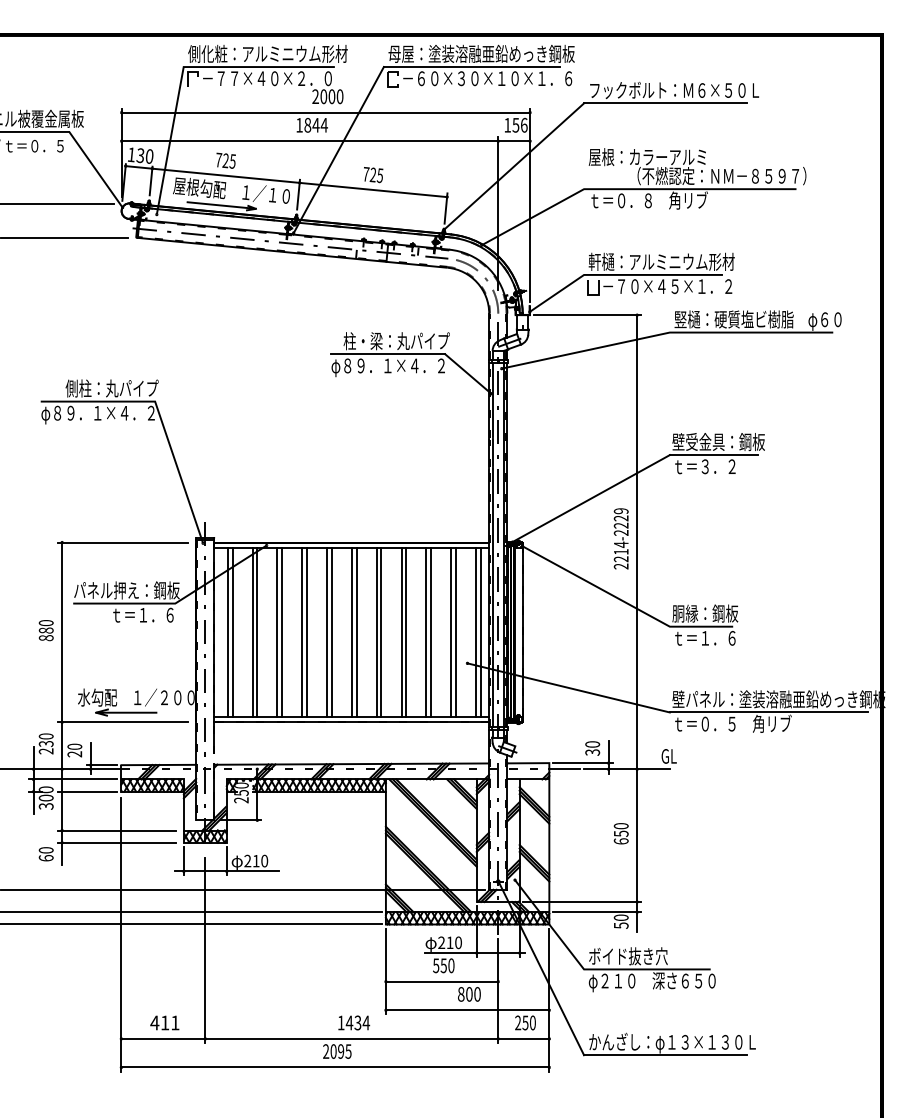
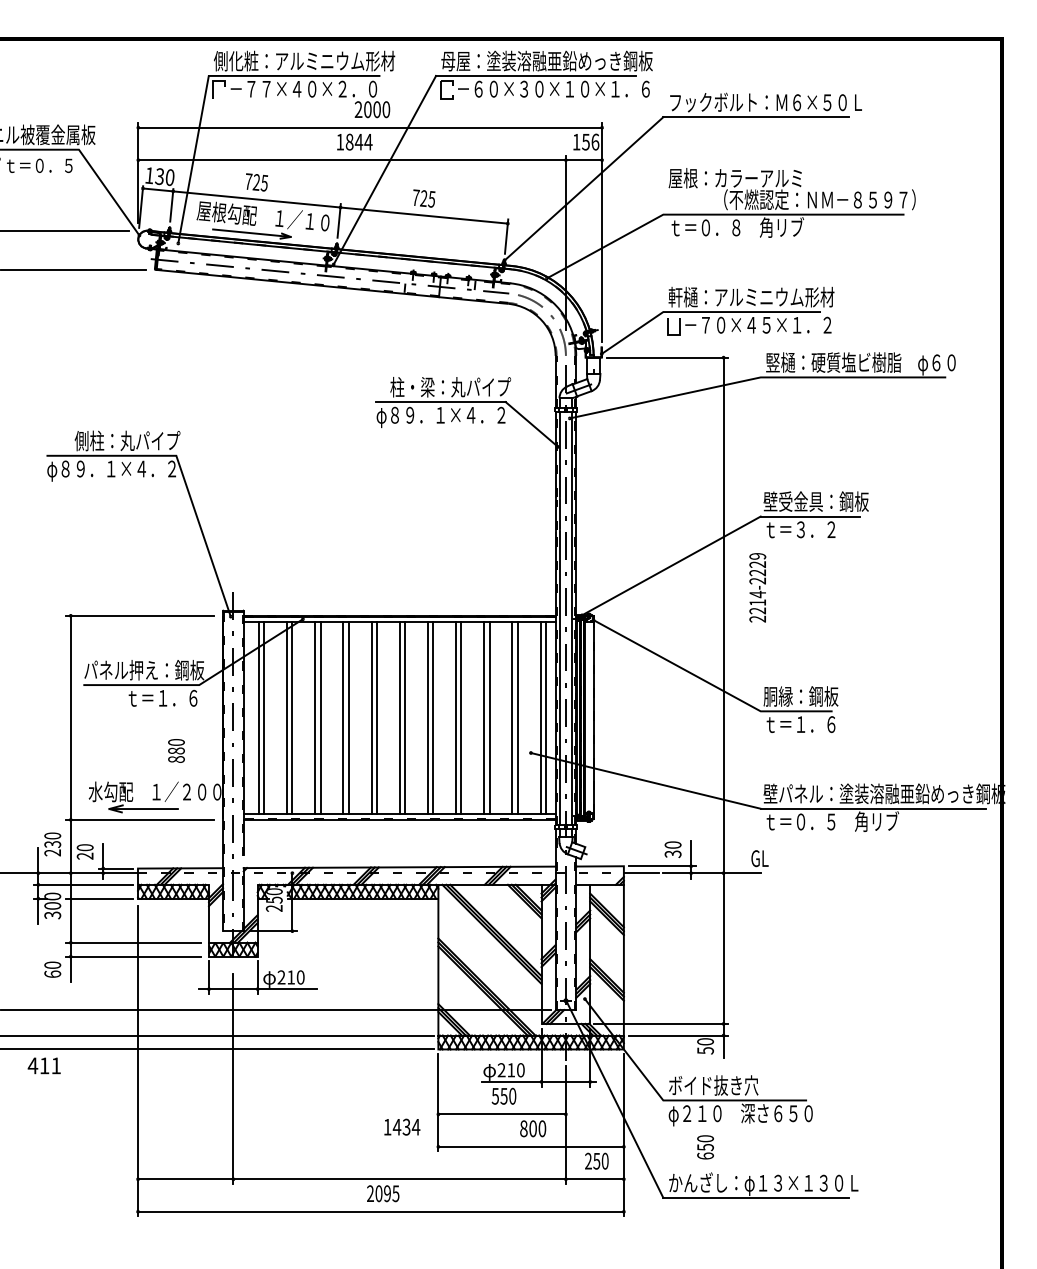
text: (620, 538) -> (756, 587), moved
text: (45, 630) -> (175, 750), moved
text: (620, 833) -> (704, 1147), moved
text: (164, 1022) -> (43, 1065), moved
text: (354, 1022) -> (402, 1126), moved

